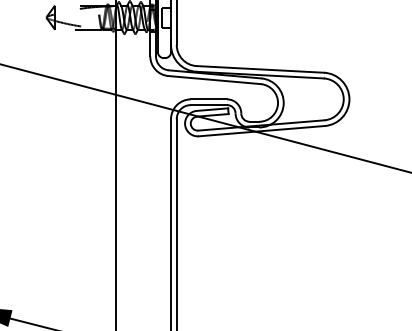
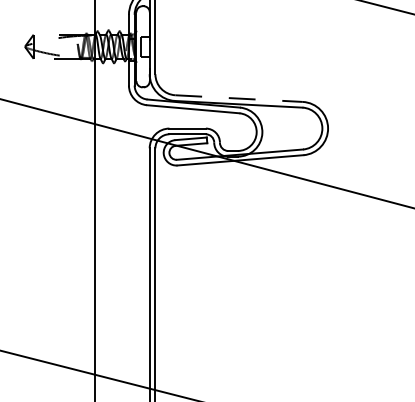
line: (260, 69) -> (239, 98), solid -> dashed

